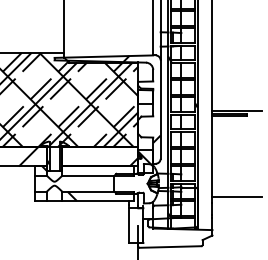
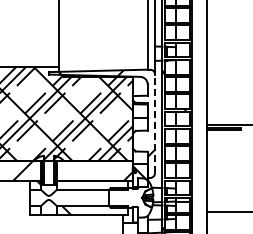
line: (160, 109) -> (154, 123), solid -> dashed

